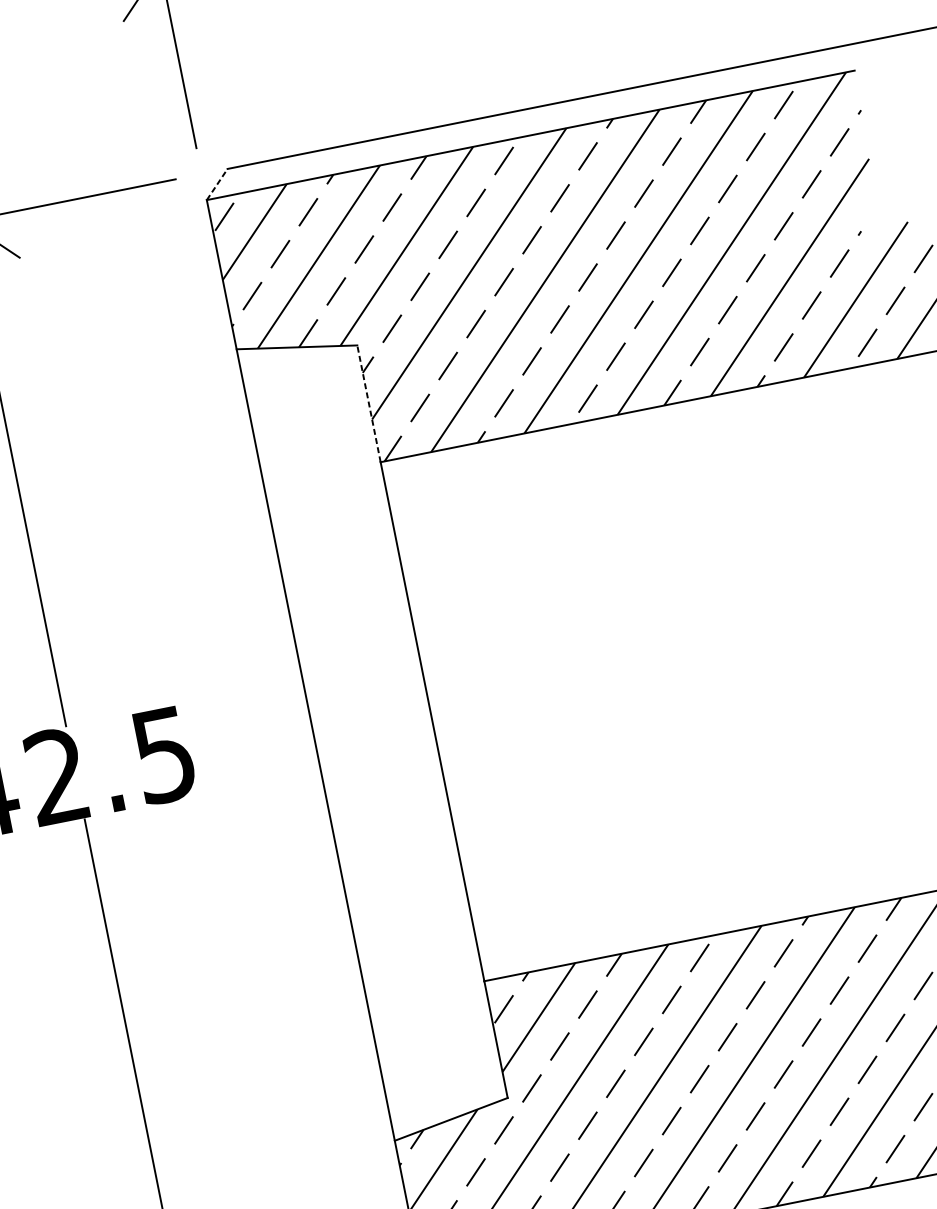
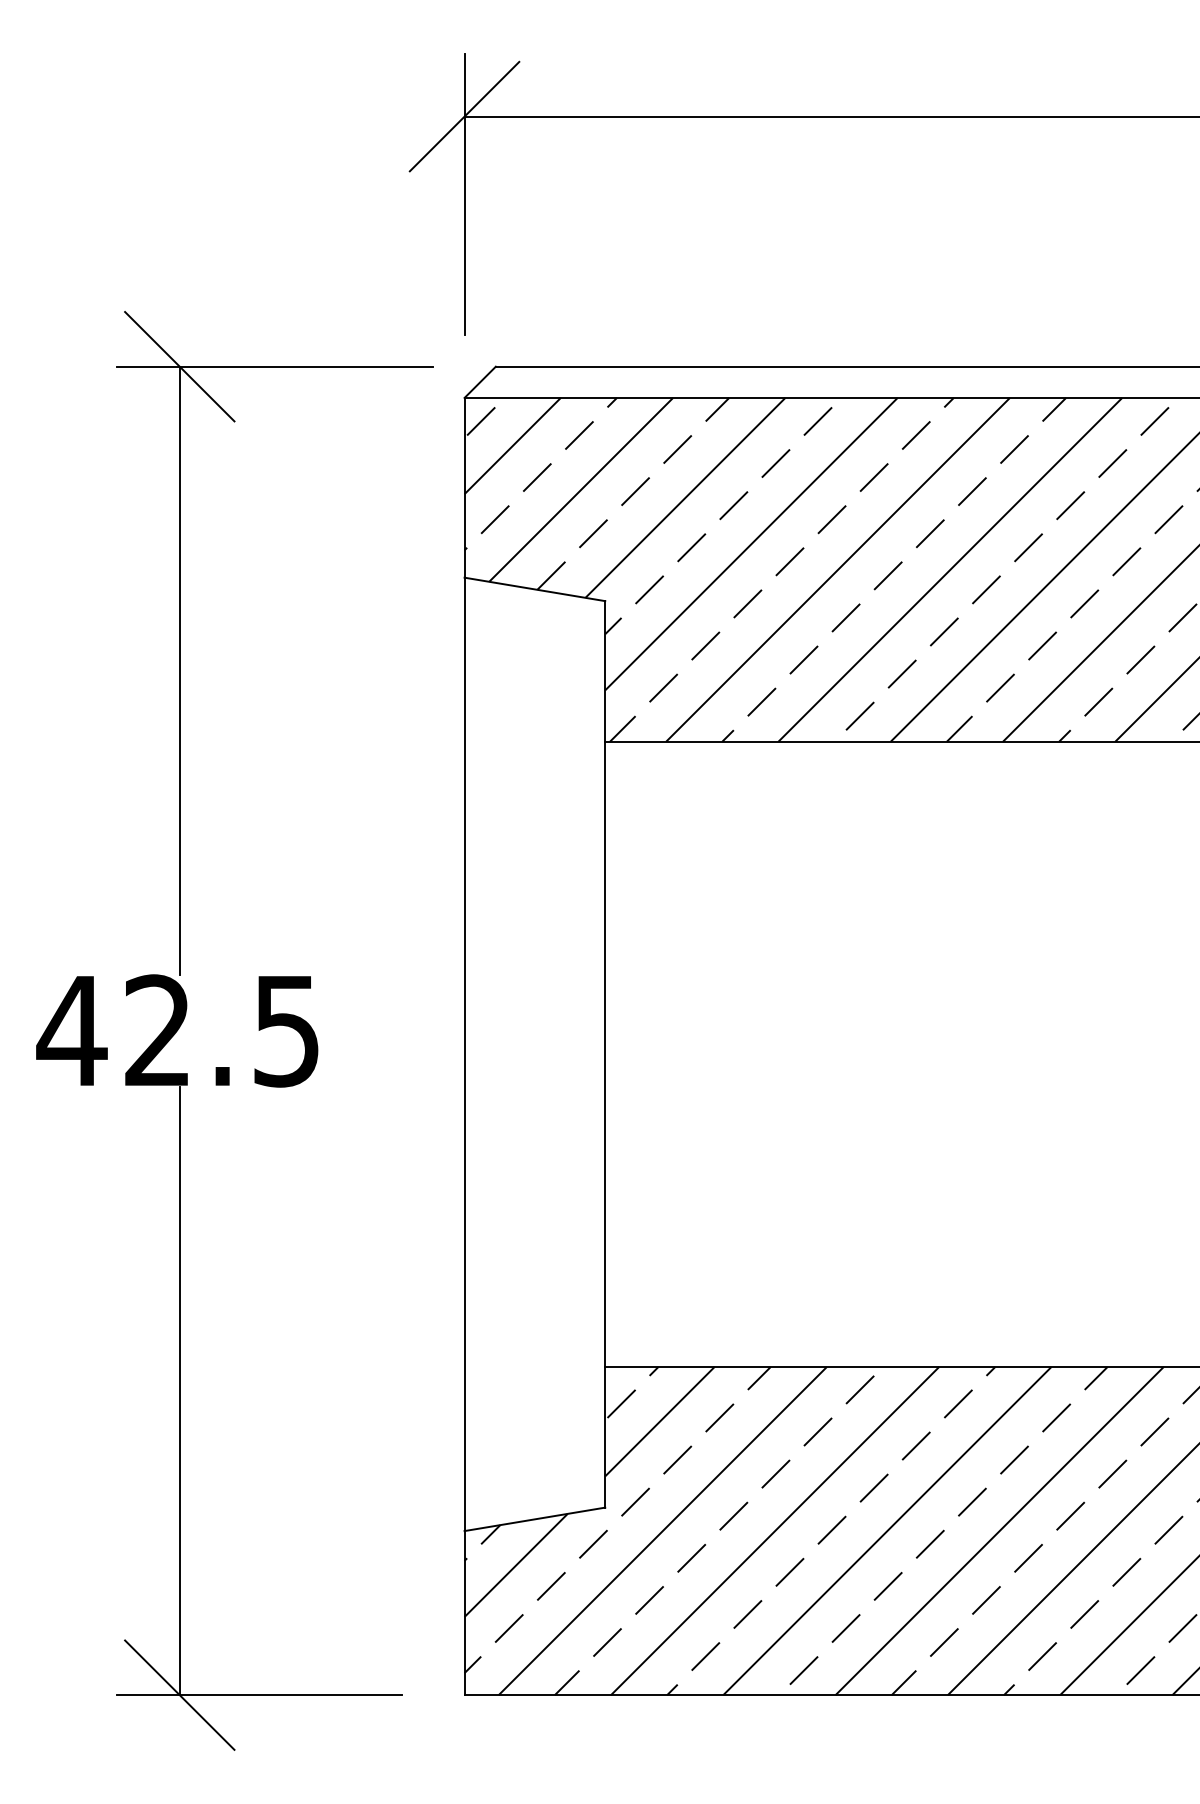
line: (217, 183) -> (480, 381), dashed -> solid
line: (369, 402) -> (605, 670), dashed -> solid

